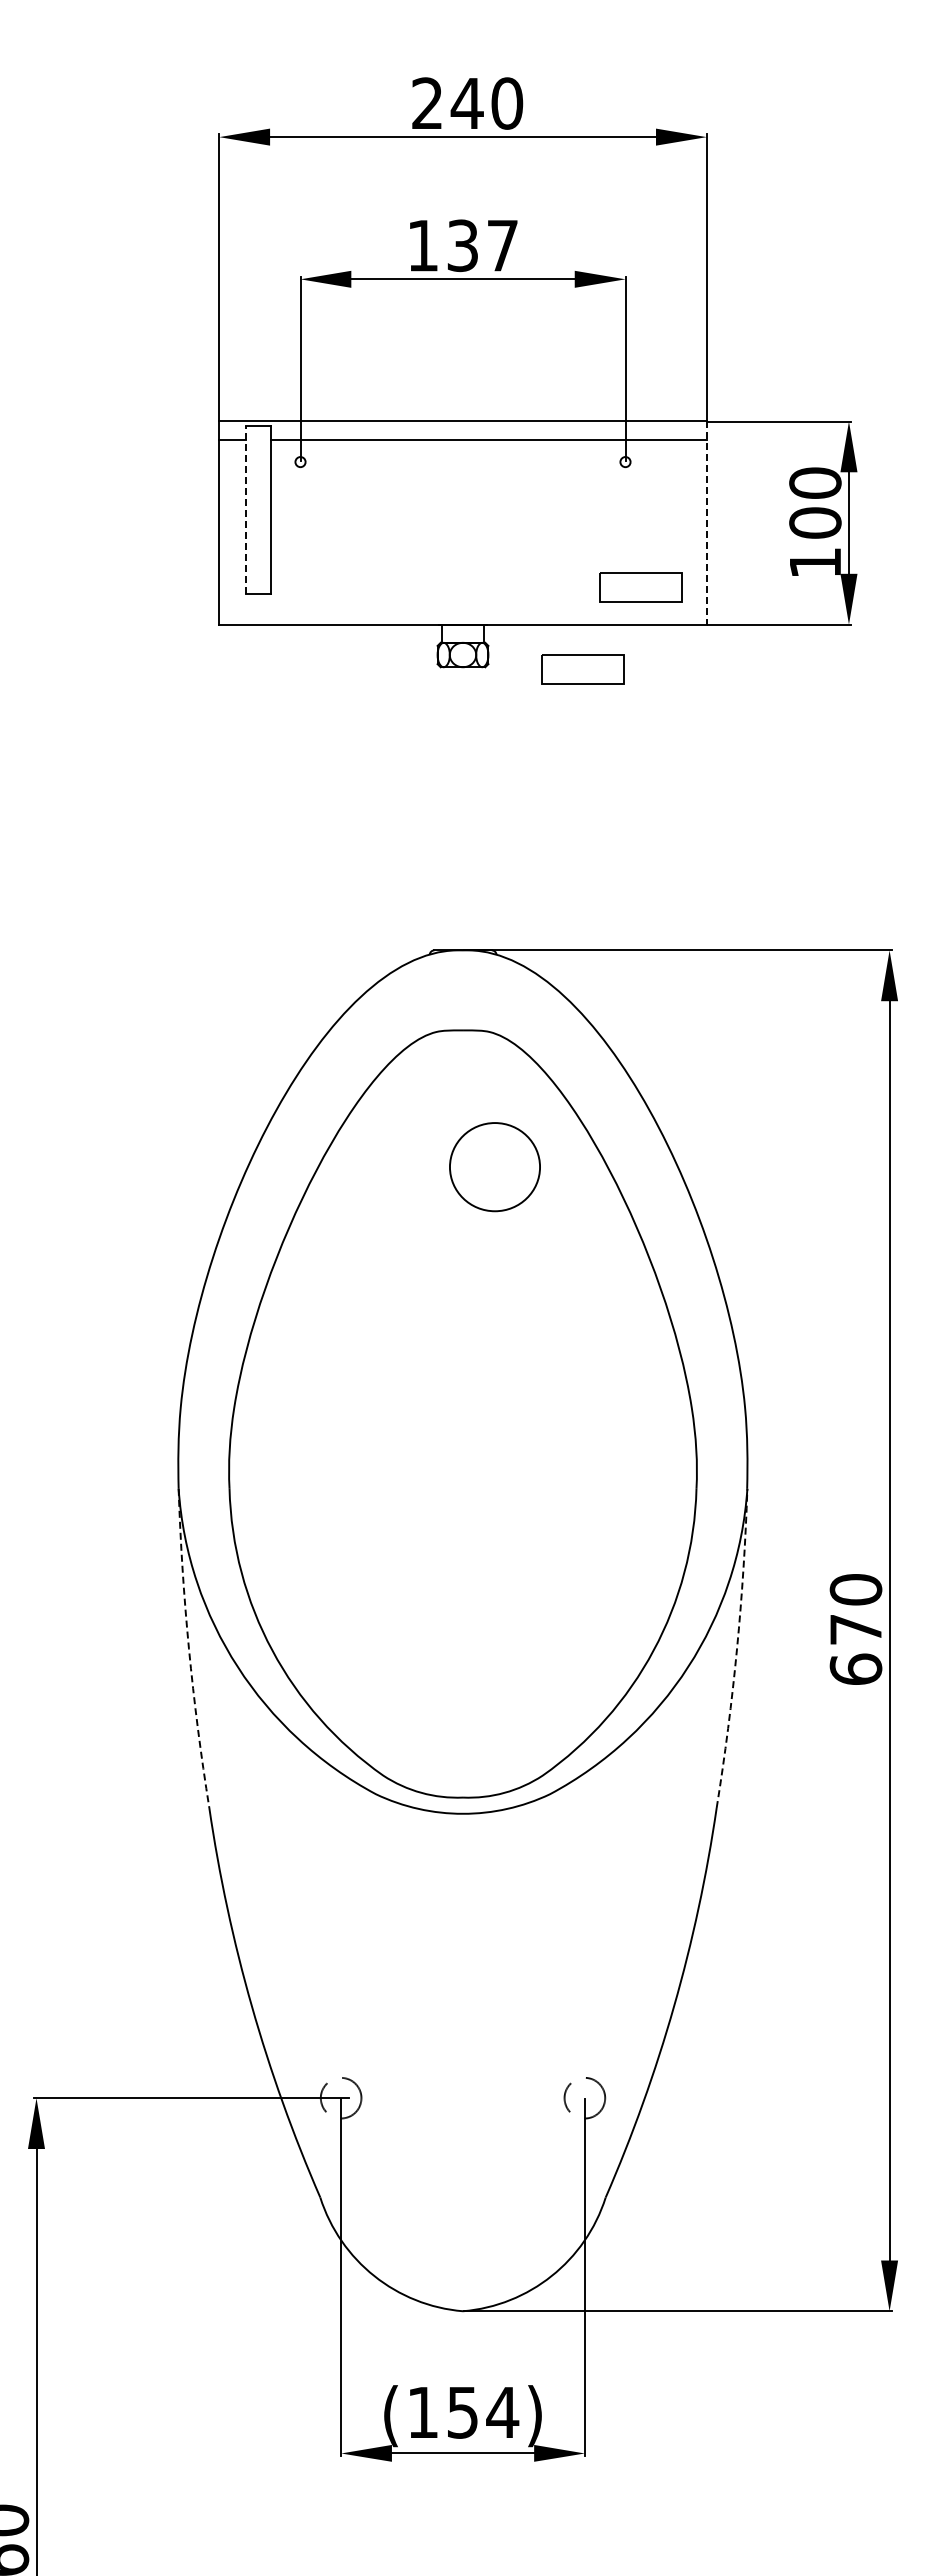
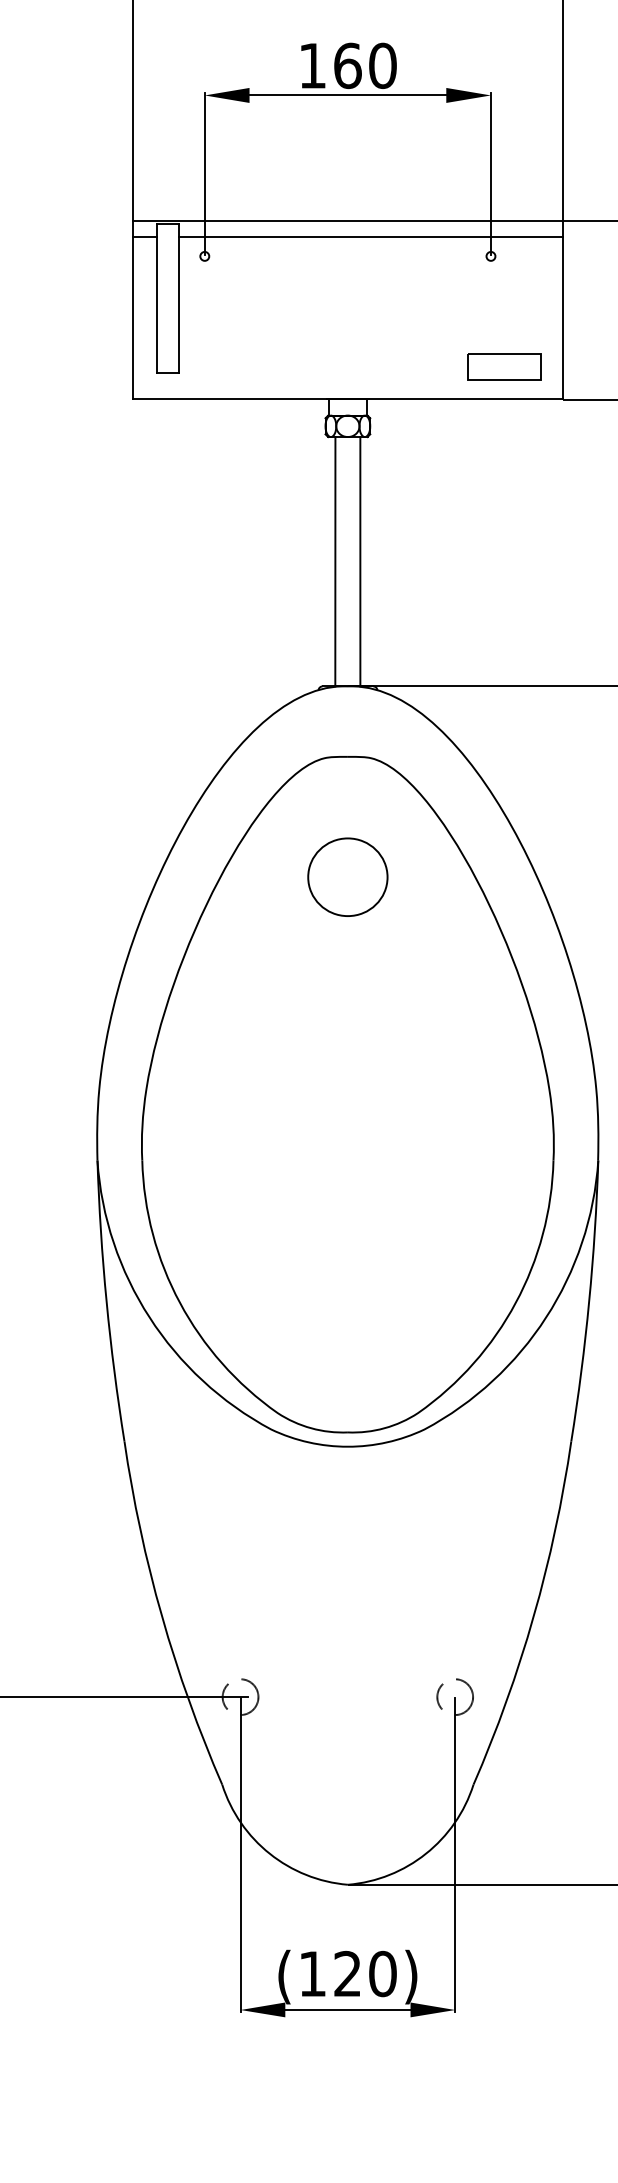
text: (482, 245) -> (365, 65), 137 -> 160
line: (246, 509) -> (157, 298), dashed -> solid
line: (706, 523) -> (562, 310), dashed -> solid
part: (582, 669) -> (453, 439), removed
line: (448, 808) -> (335, 561), added
line: (477, 808) -> (360, 561), added
part: (494, 1167) -> (347, 877), moved
arc: (189, 1648) -> (107, 1301), dashed -> solid
arc: (737, 1648) -> (589, 1301), dashed -> solid
text: (483, 2412) -> (365, 1973), (154) -> (120)

